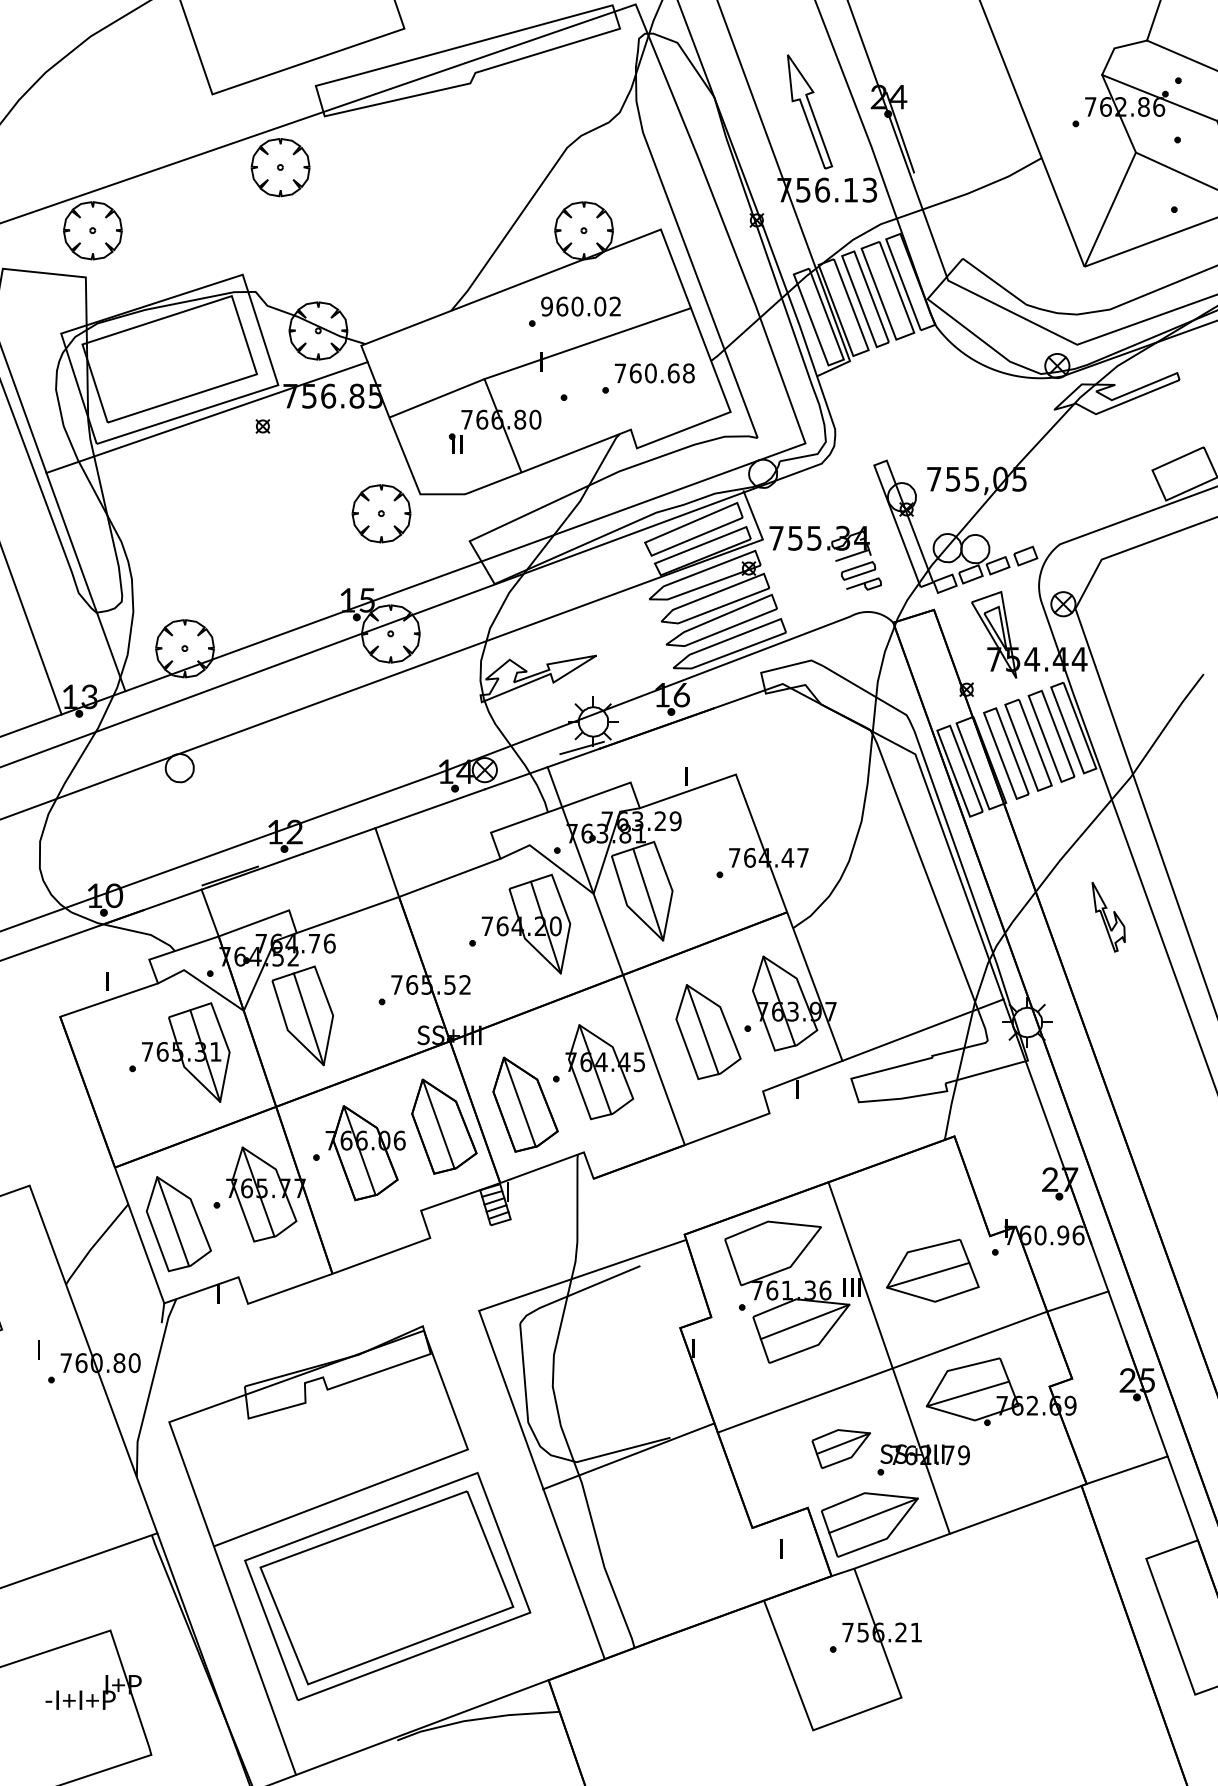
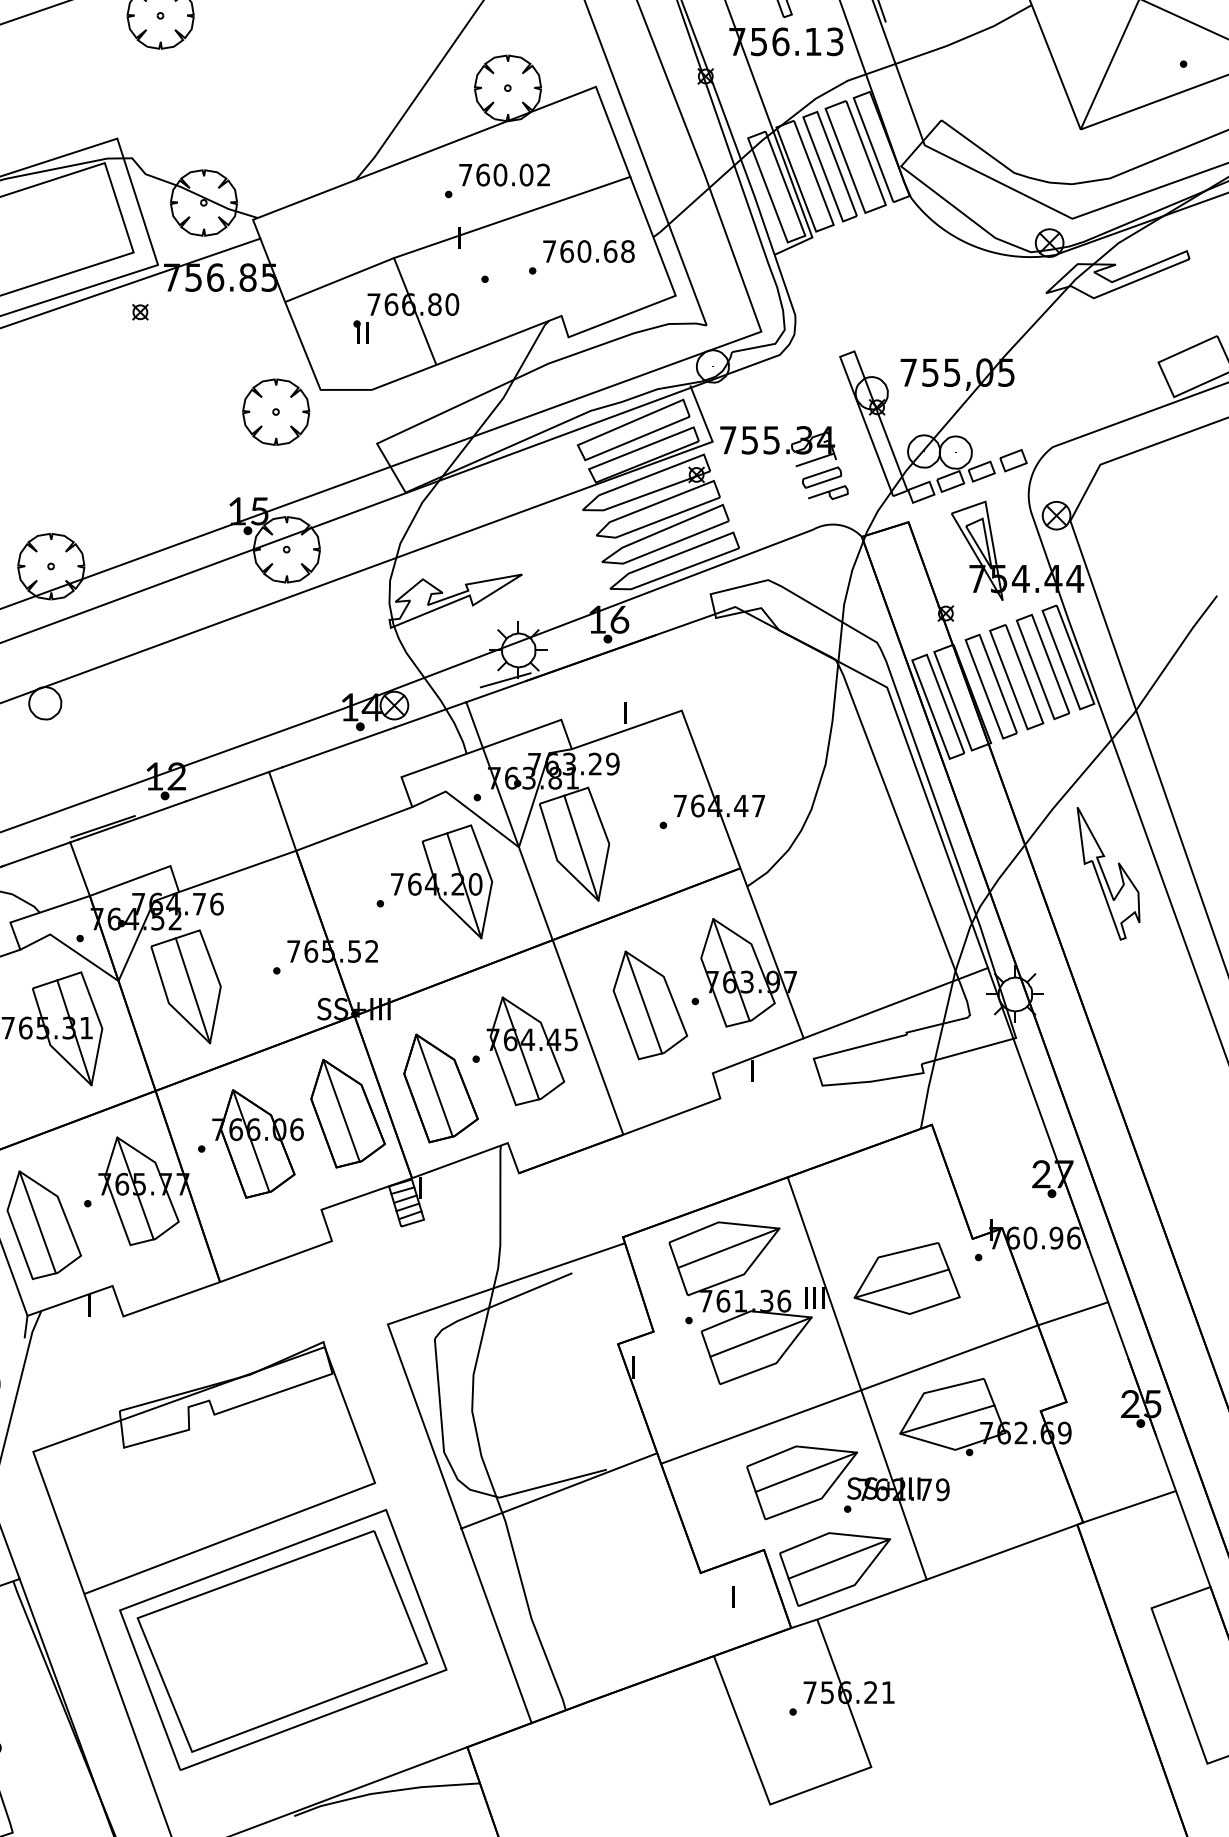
text: (546, 306) -> (464, 174), 960.02 -> 760.02
part: (1108, 916) -> (1108, 873), size x1.67
line: (776, 1244) -> (728, 1248), added
part: (841, 1448) -> (802, 1481), size x1.67

